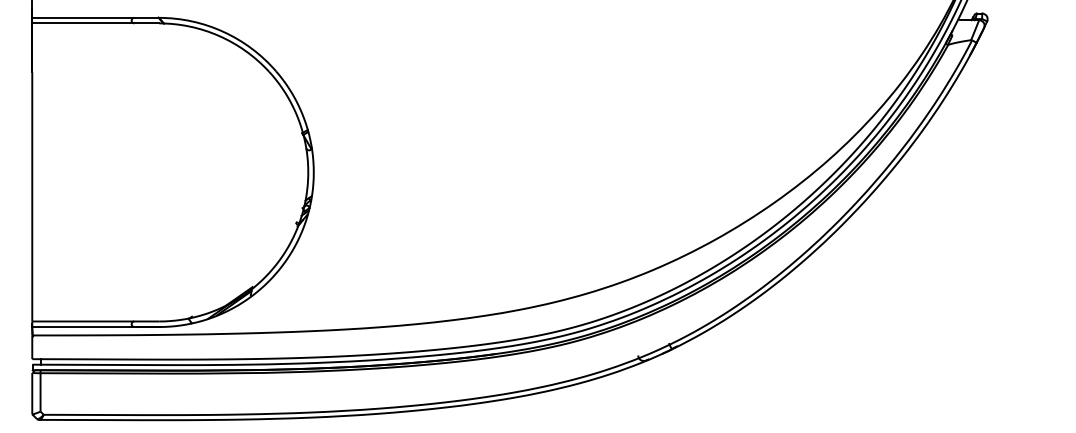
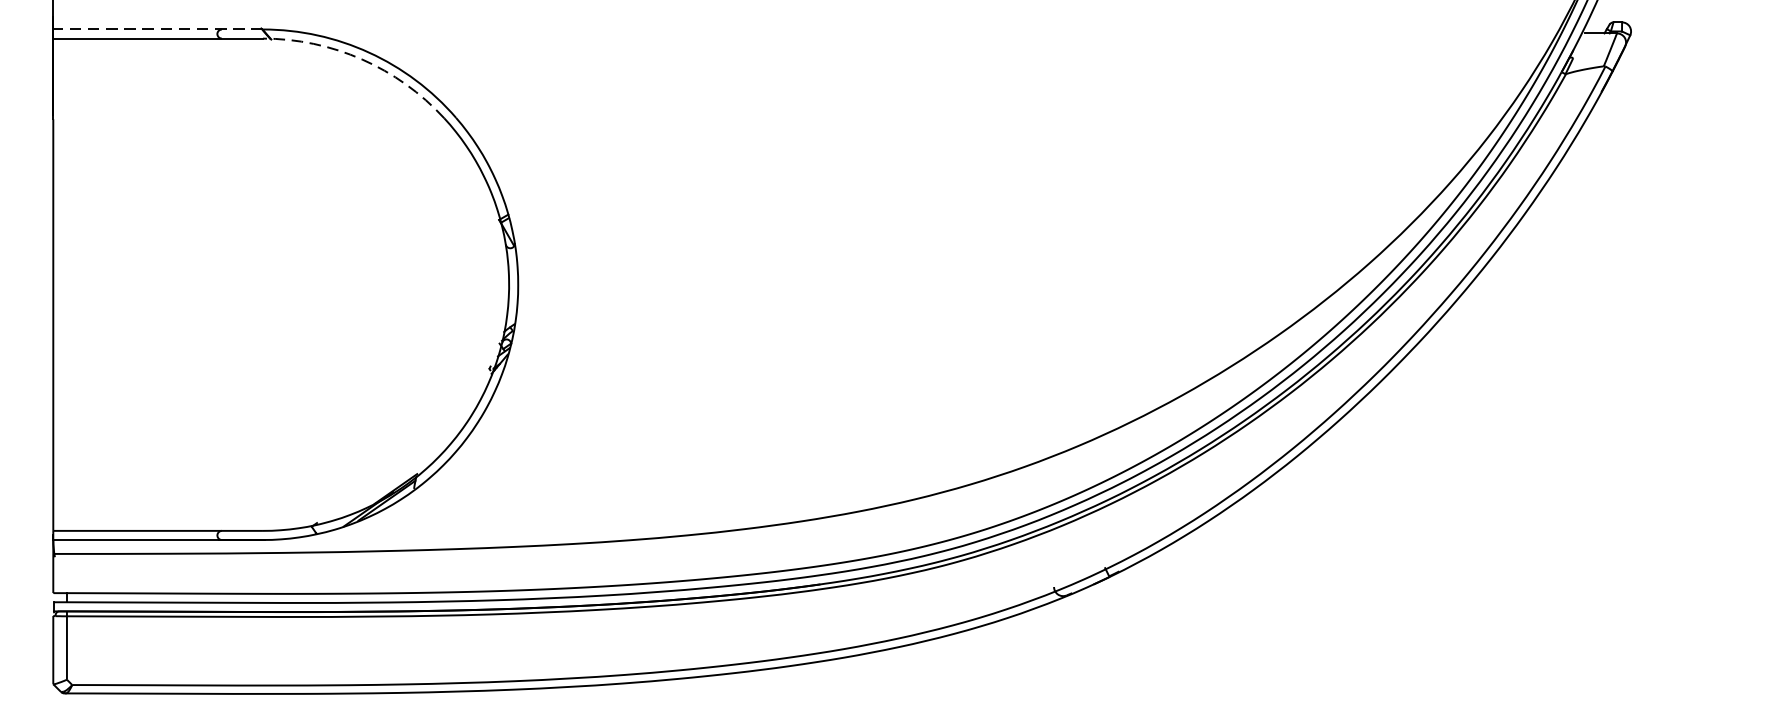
line: (95, 17) -> (157, 28), solid -> dashed
arc: (219, 36) -> (362, 60), solid -> dashed

